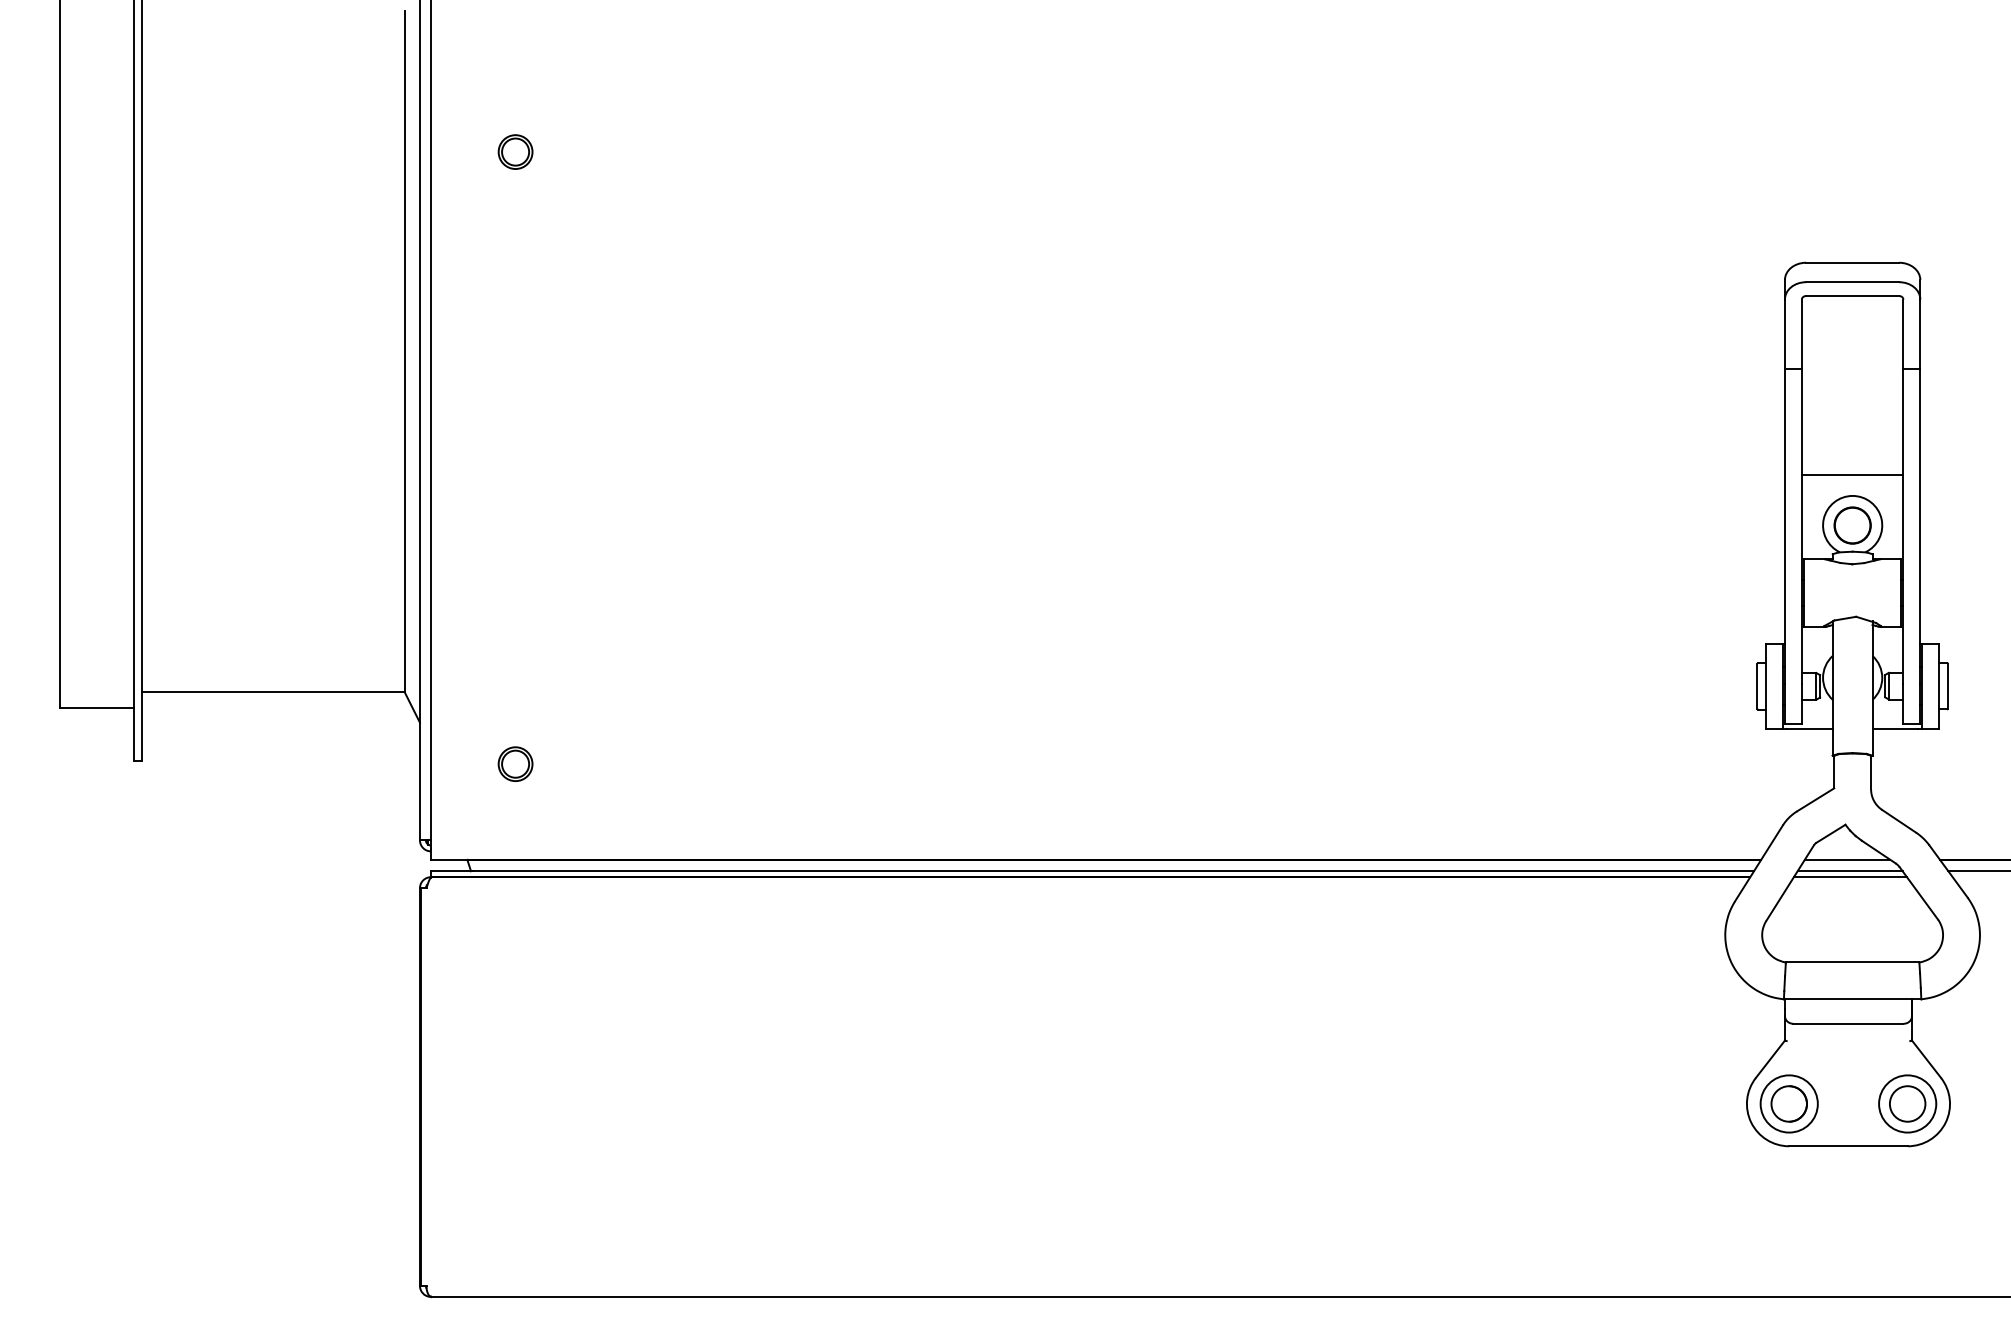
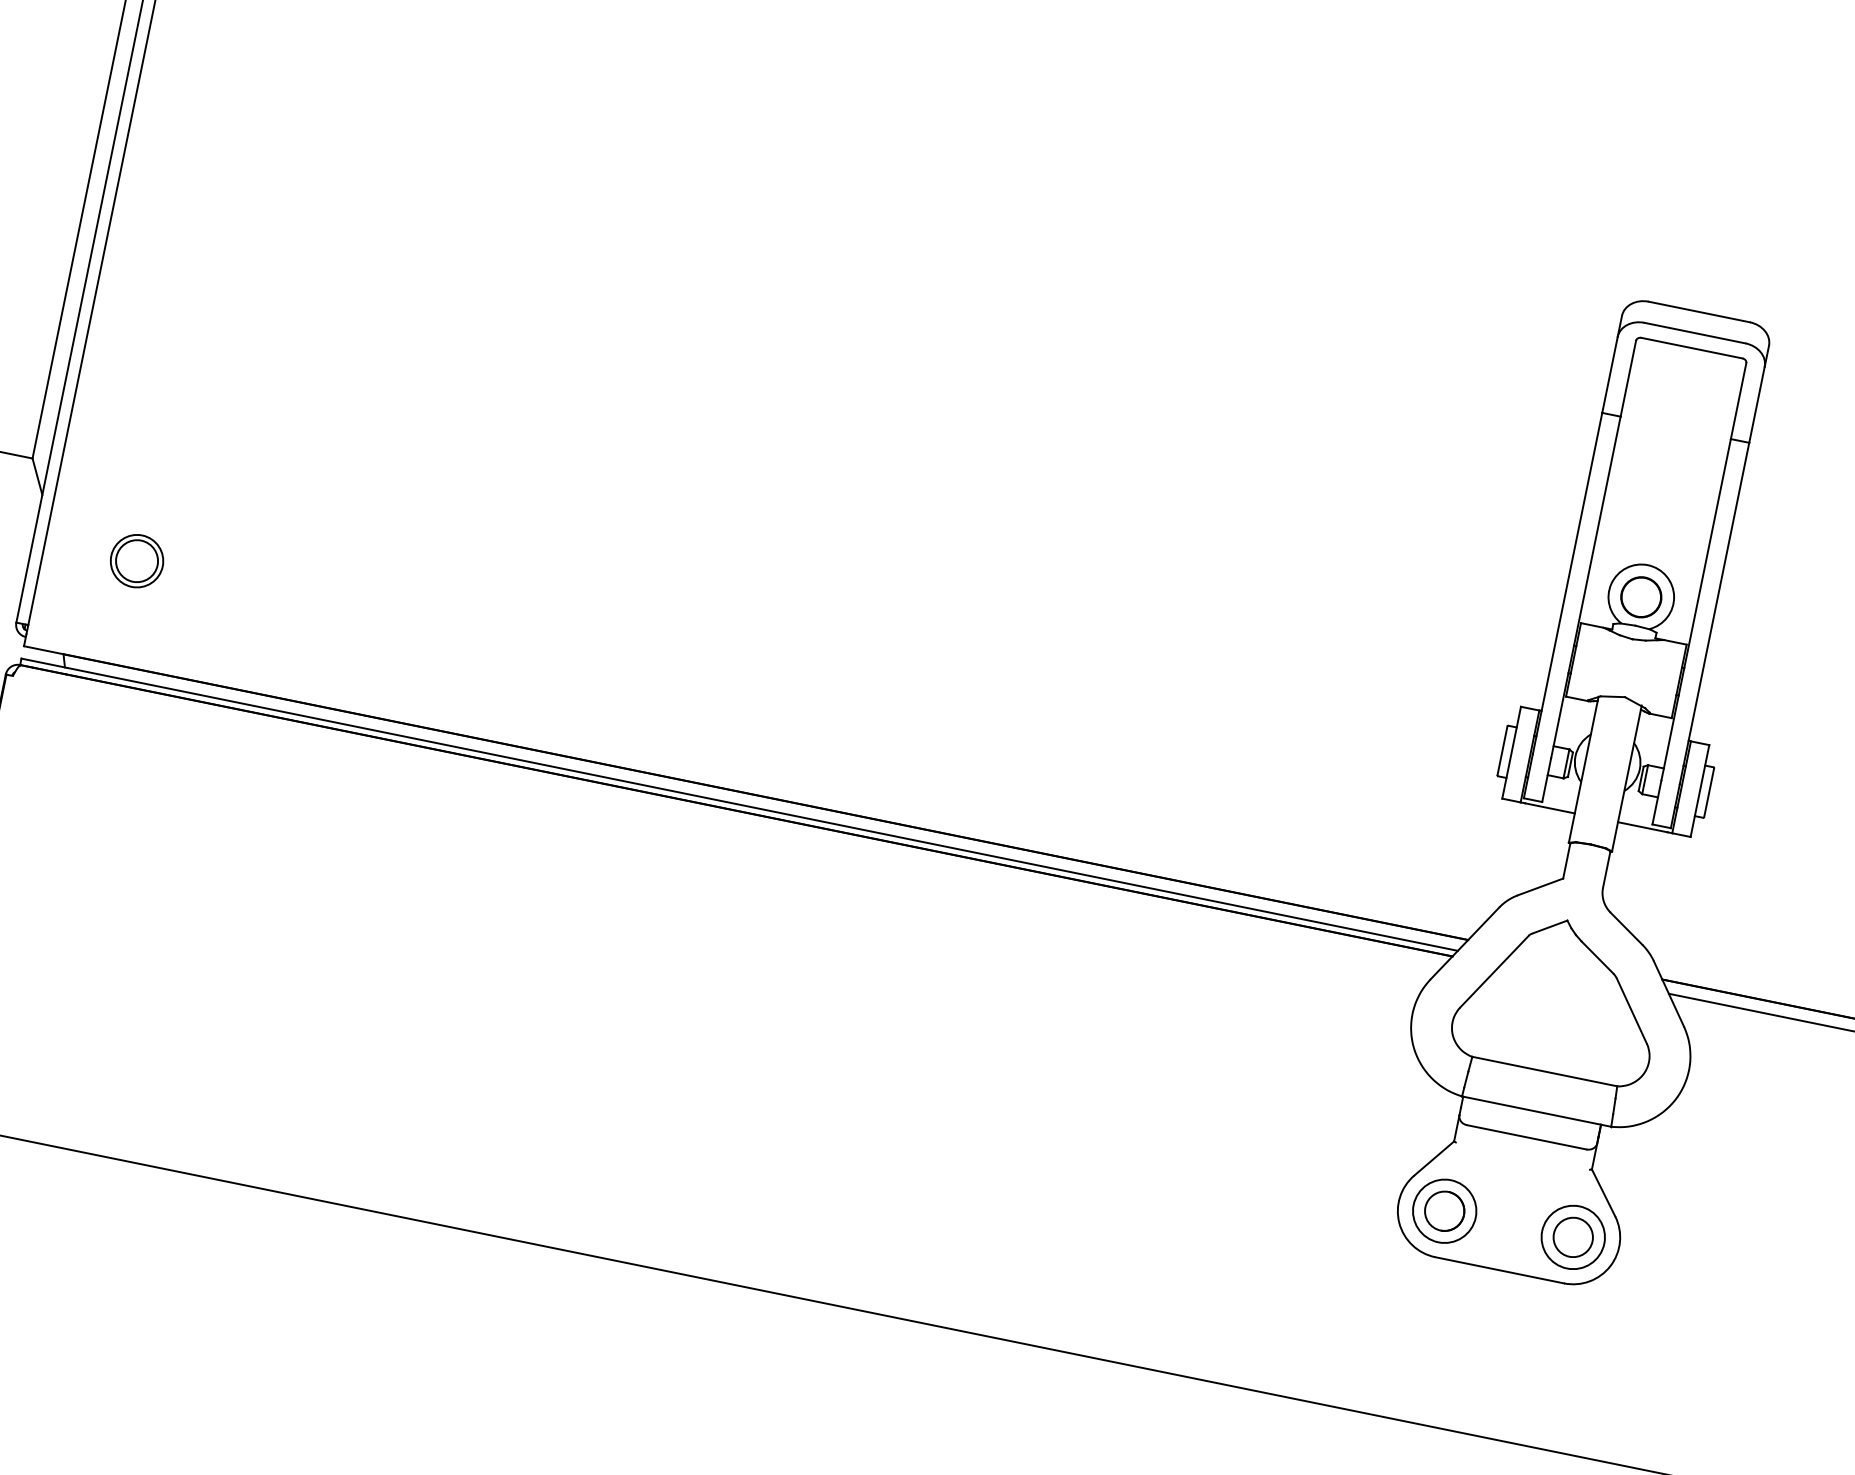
line: (1852, 474) -> (1652, 541), removed
part: (515, 763) -> (137, 560), size x1.4
line: (1847, 859) -> (1561, 958), removed
line: (1849, 871) -> (1561, 972), removed
line: (1849, 877) -> (1560, 978), removed

